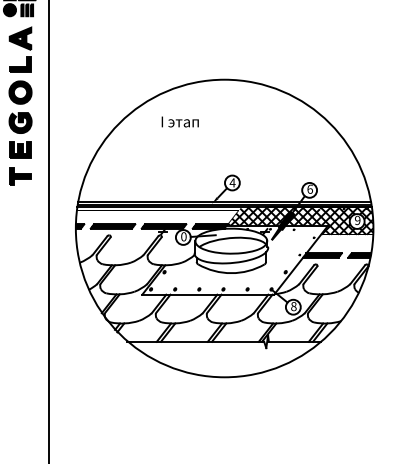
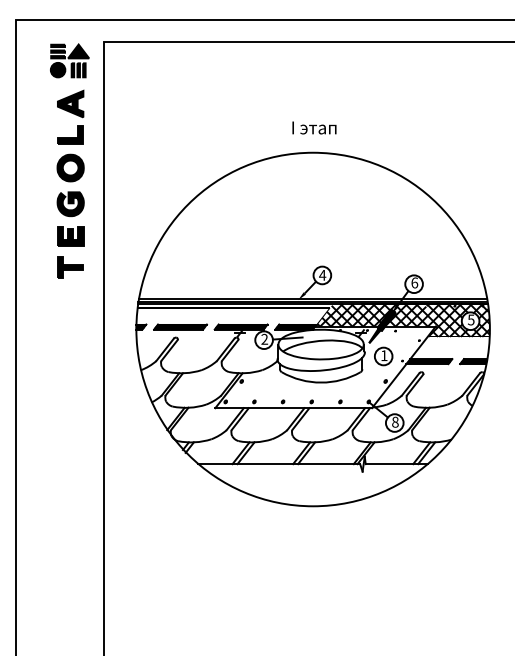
text: (180, 121) -> (314, 127), moved
text: (357, 220) -> (470, 319), 9 -> 5
text: (183, 236) -> (264, 339), 0 -> 2
part: (283, 251) -> (383, 356), added

